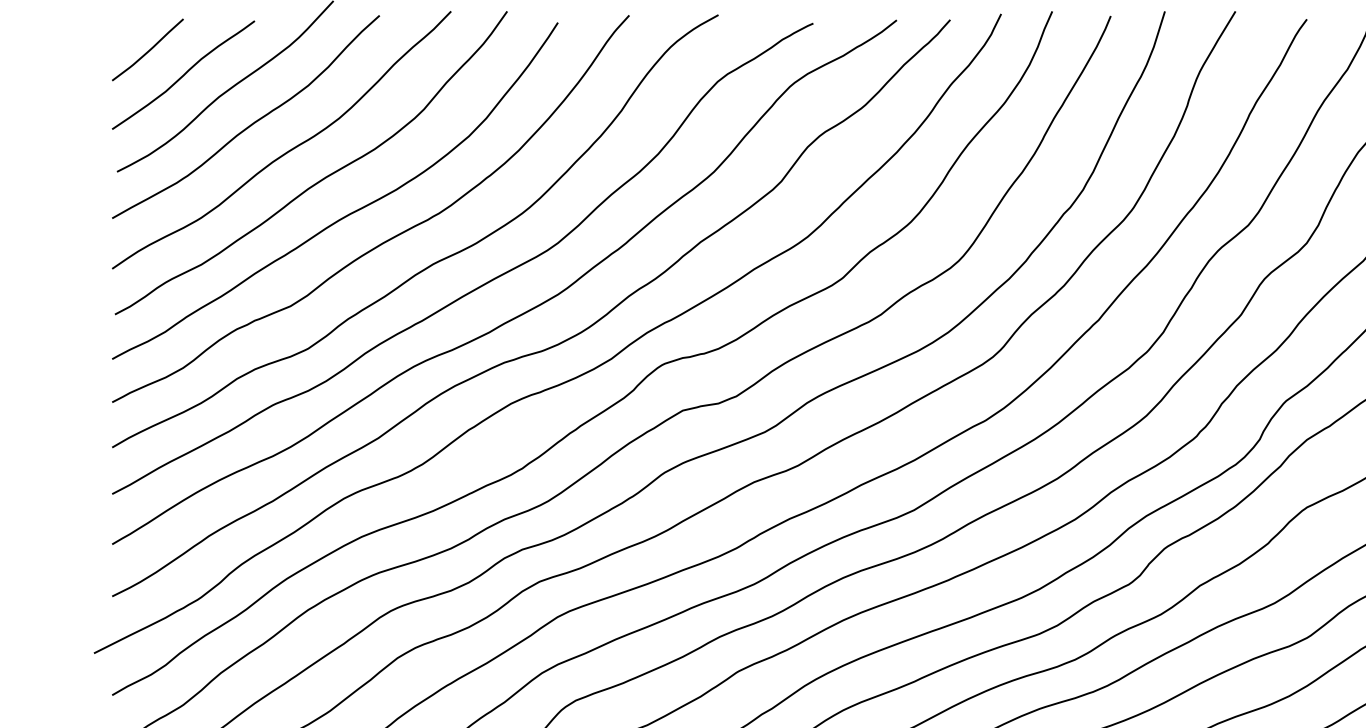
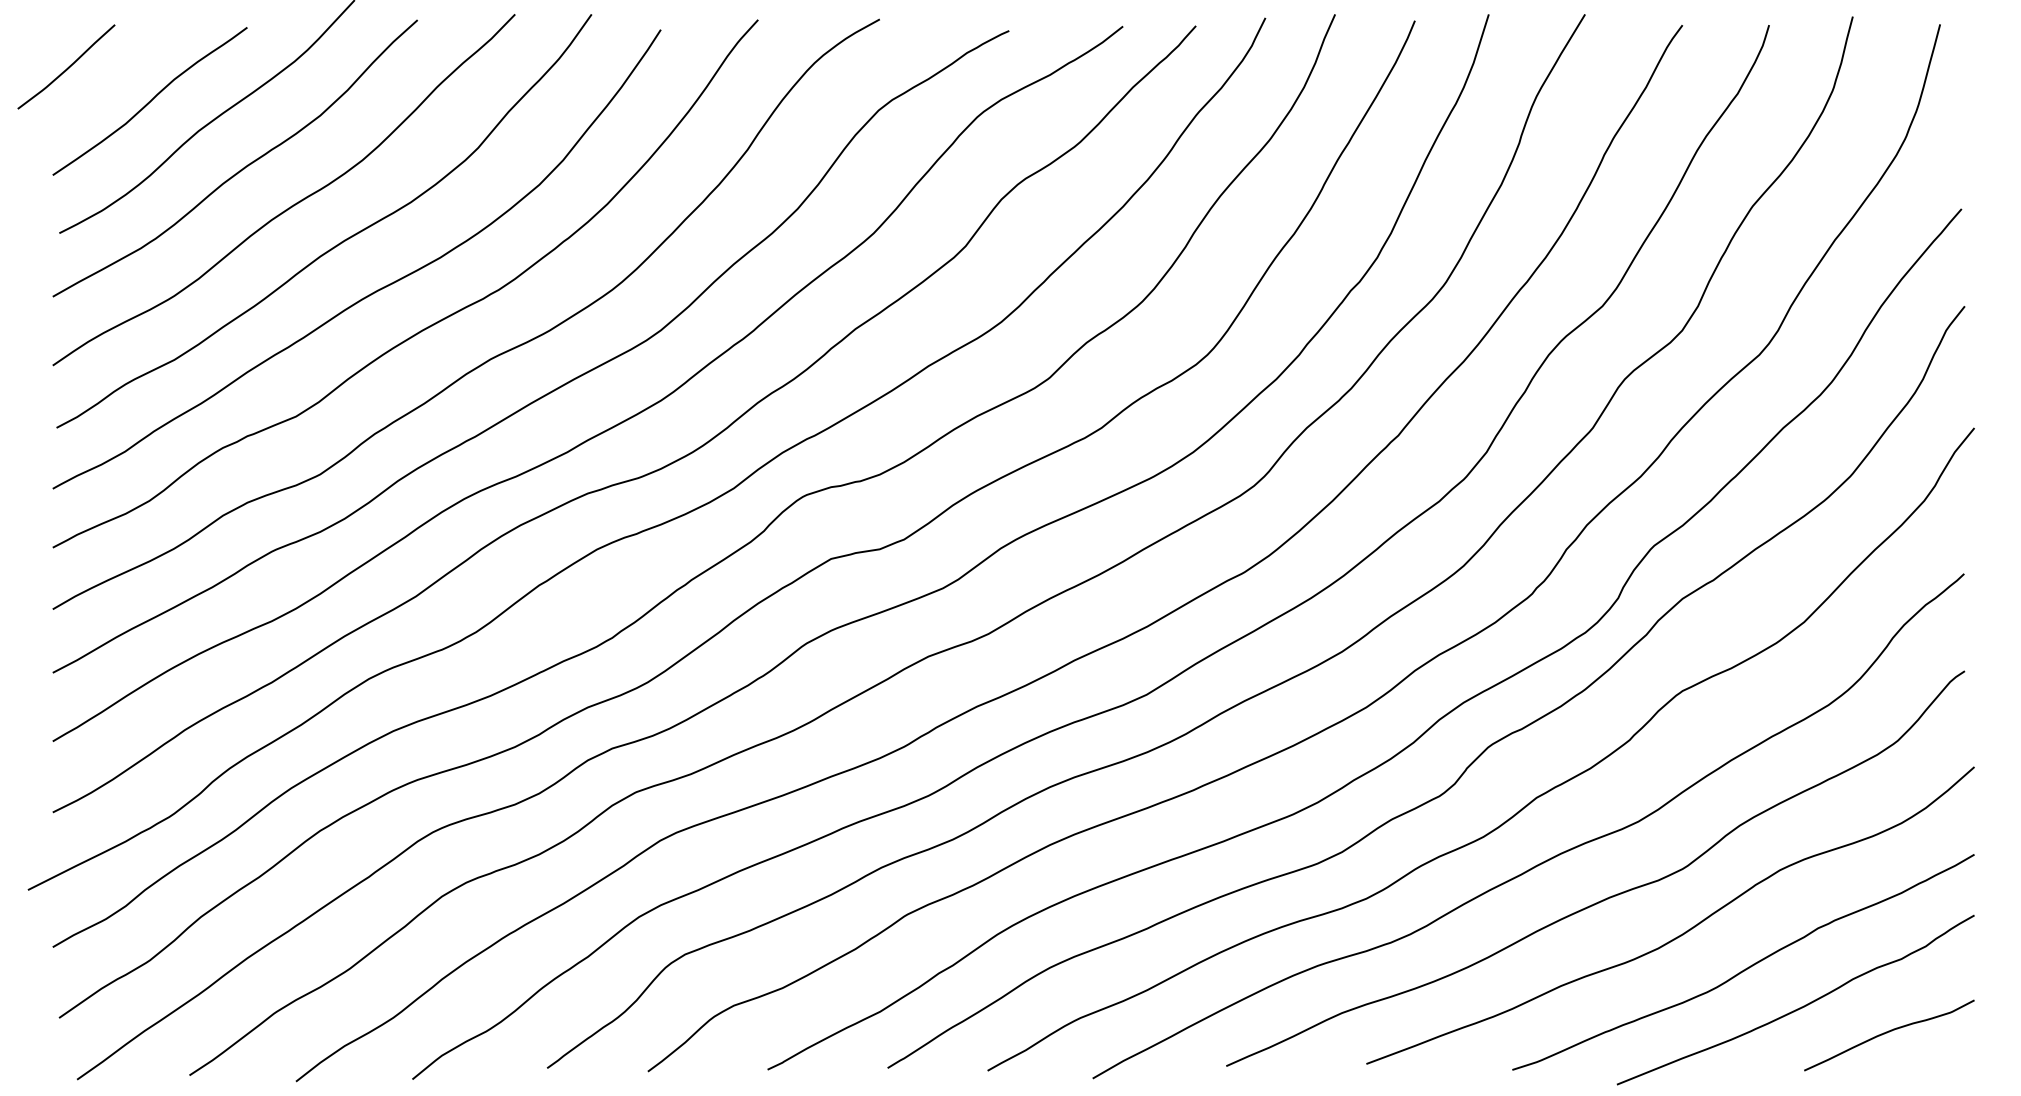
curve: (148, 50) -> (67, 67), moved

